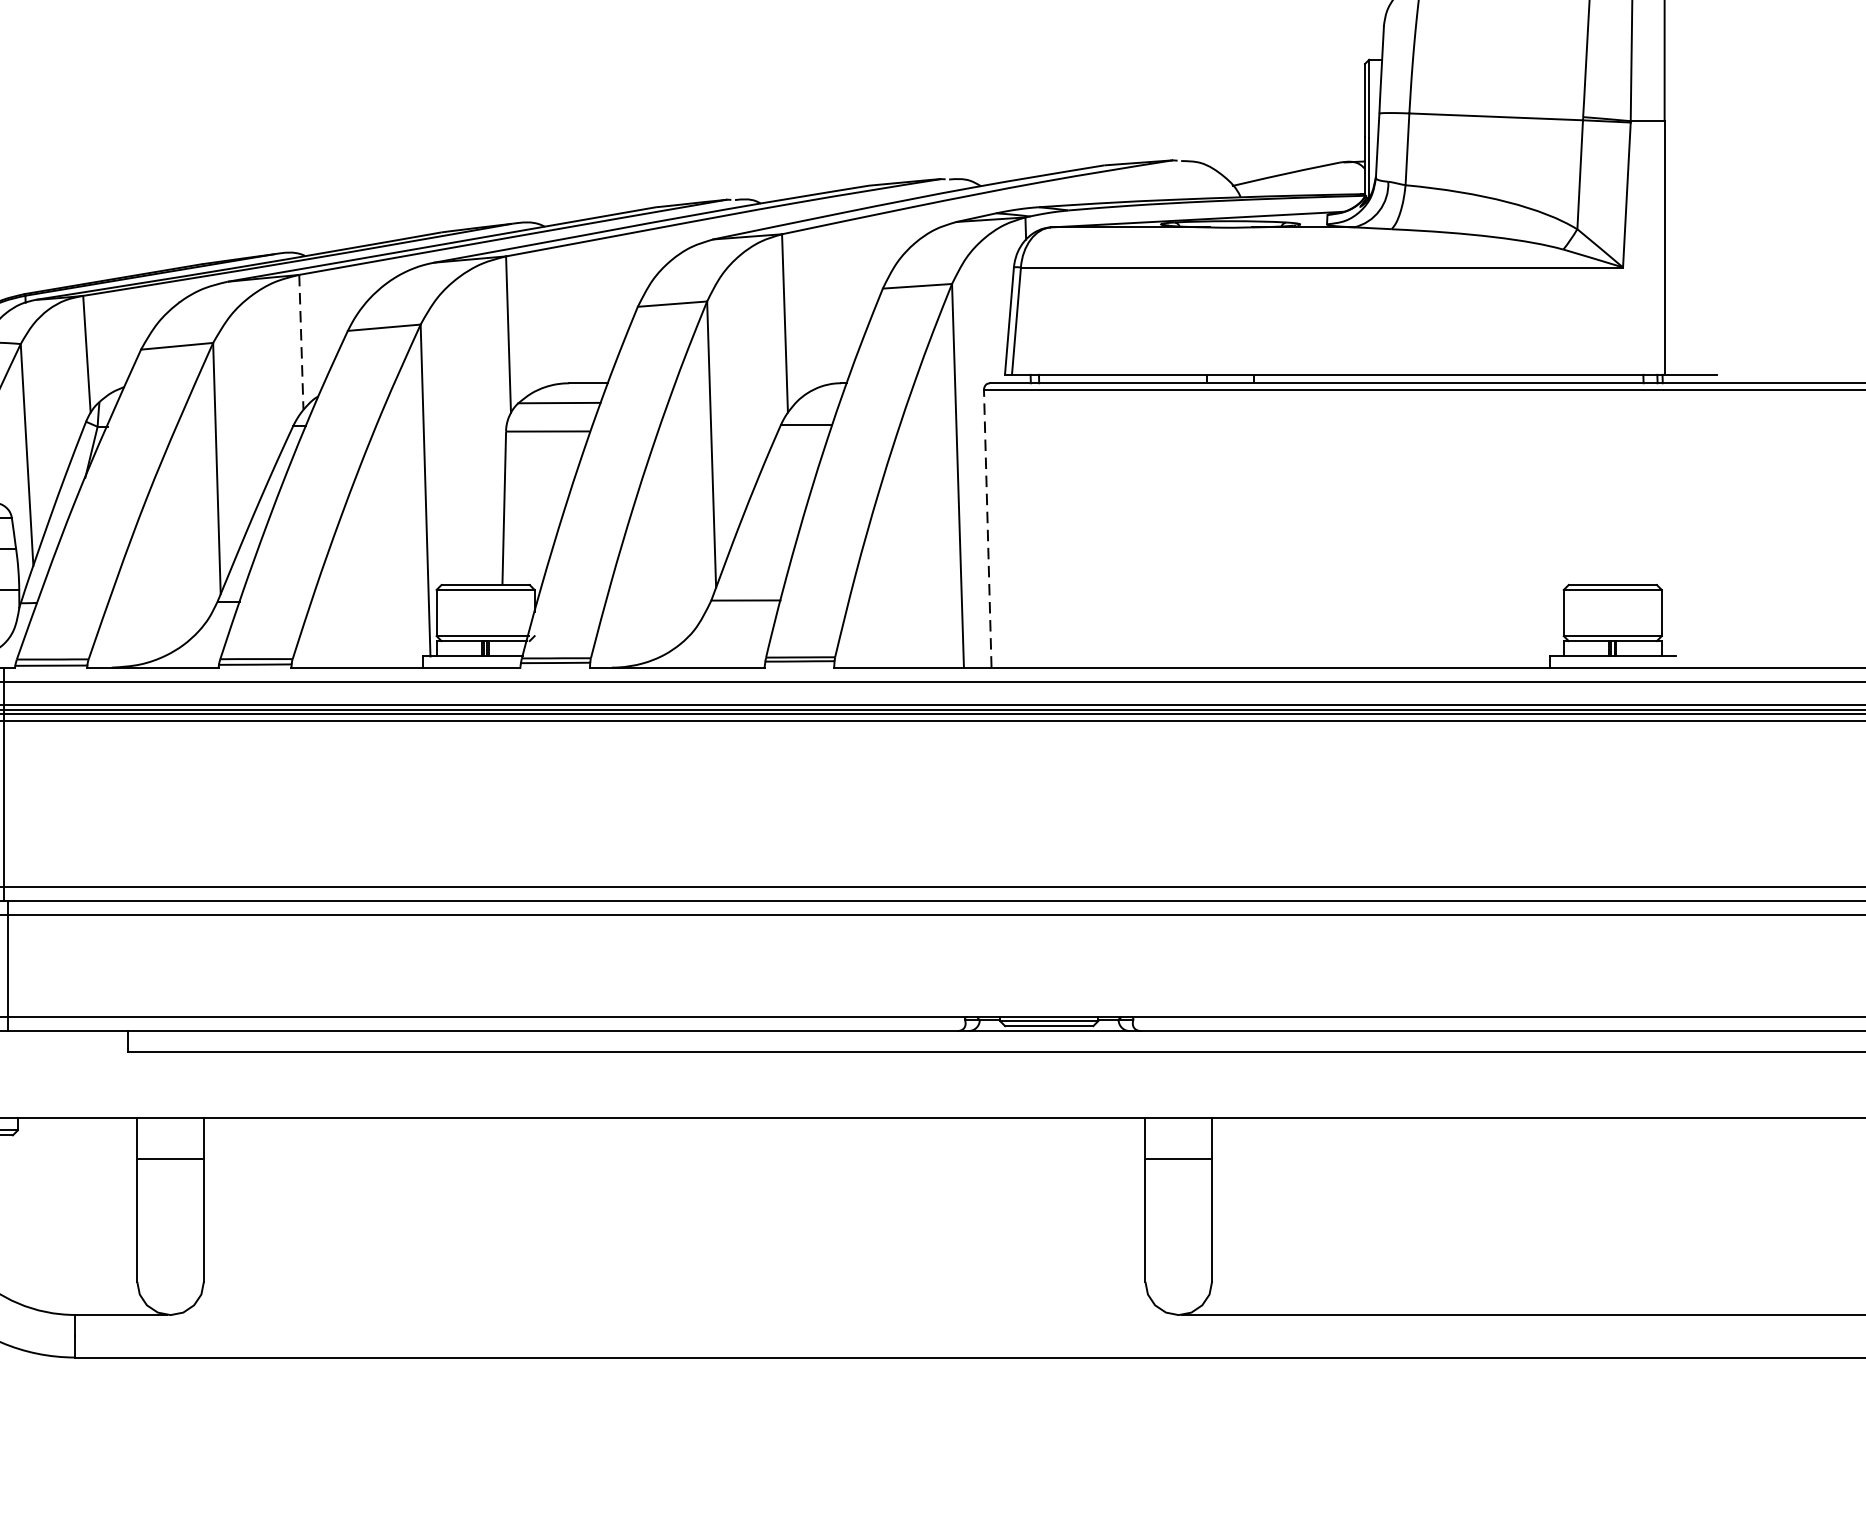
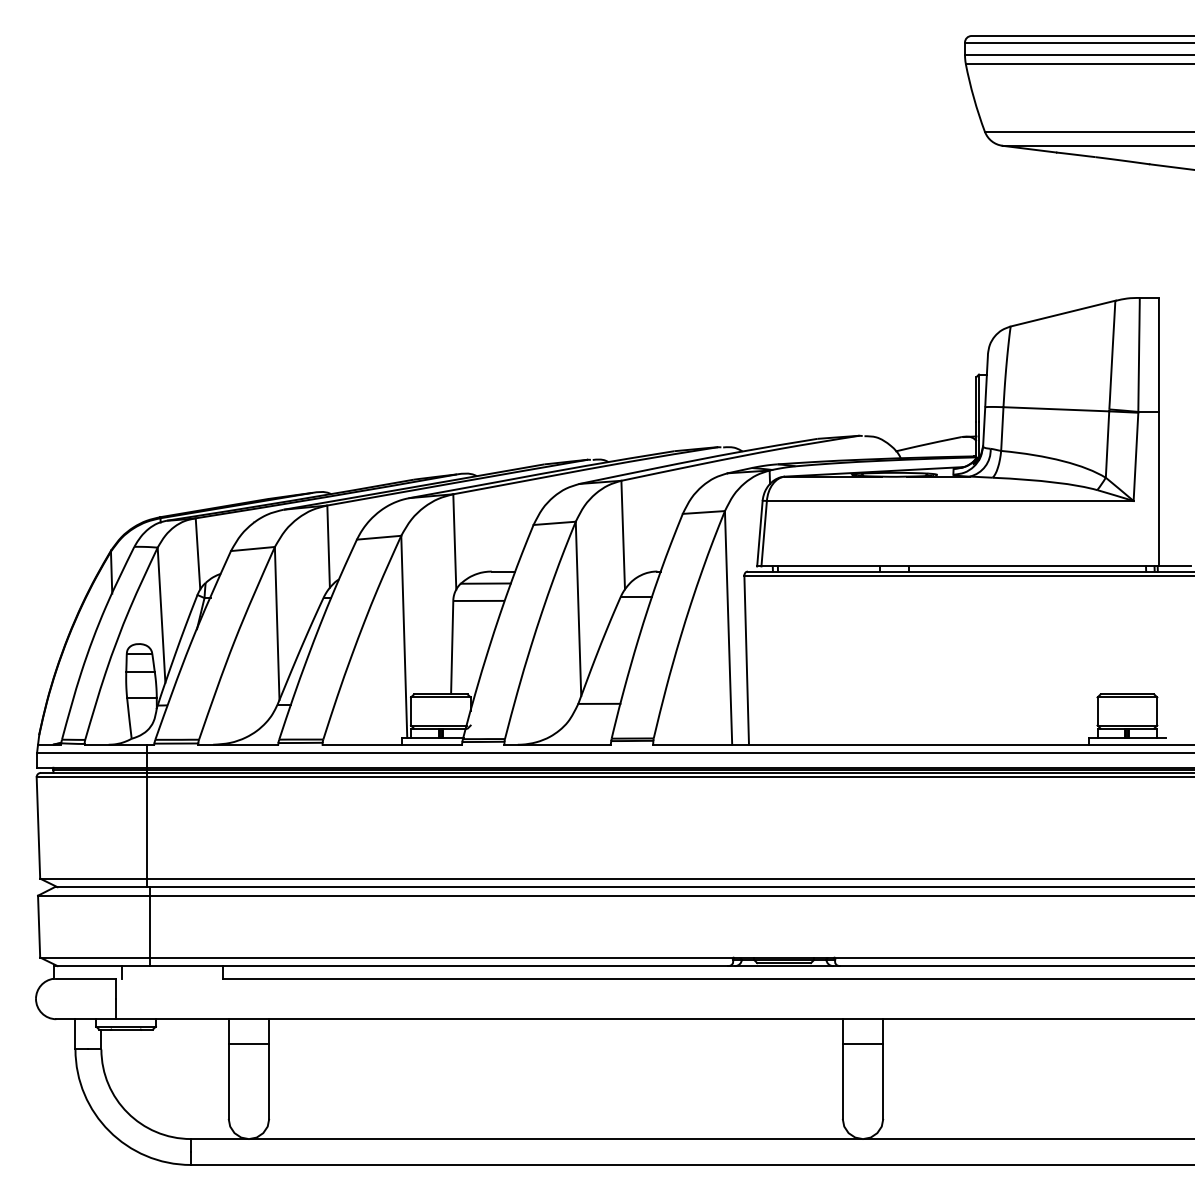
line: (301, 343) -> (328, 547), dashed -> solid
line: (987, 529) -> (746, 660), dashed -> solid
line: (673, 1314) -> (555, 1138), added

